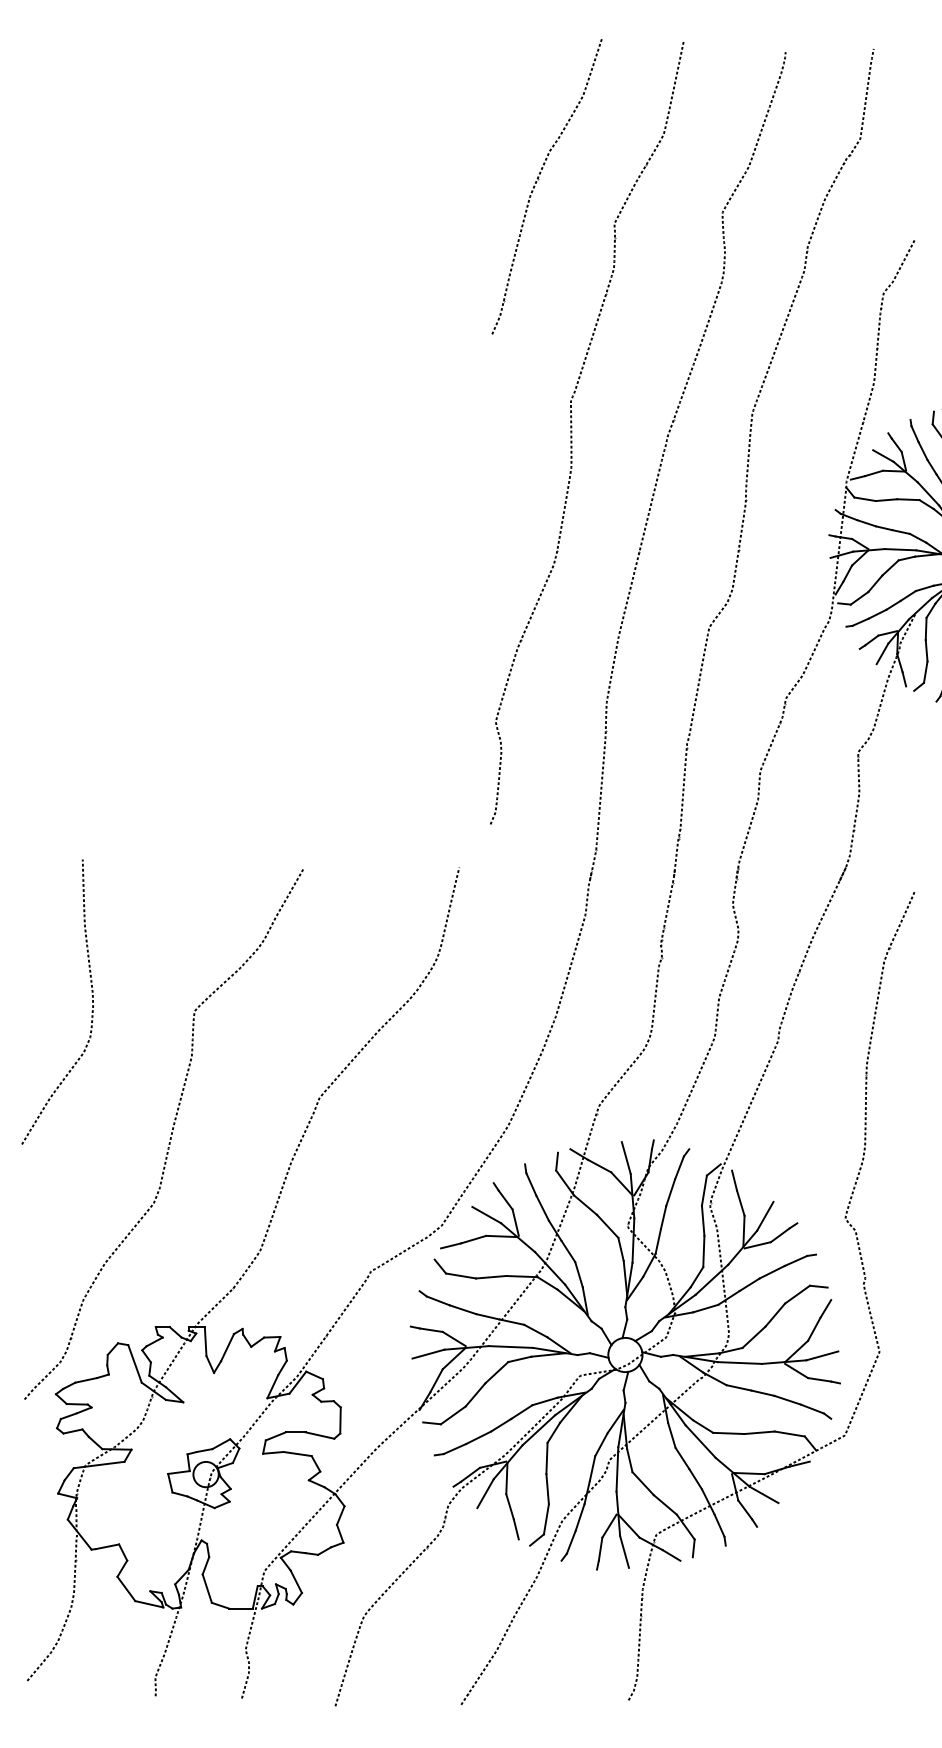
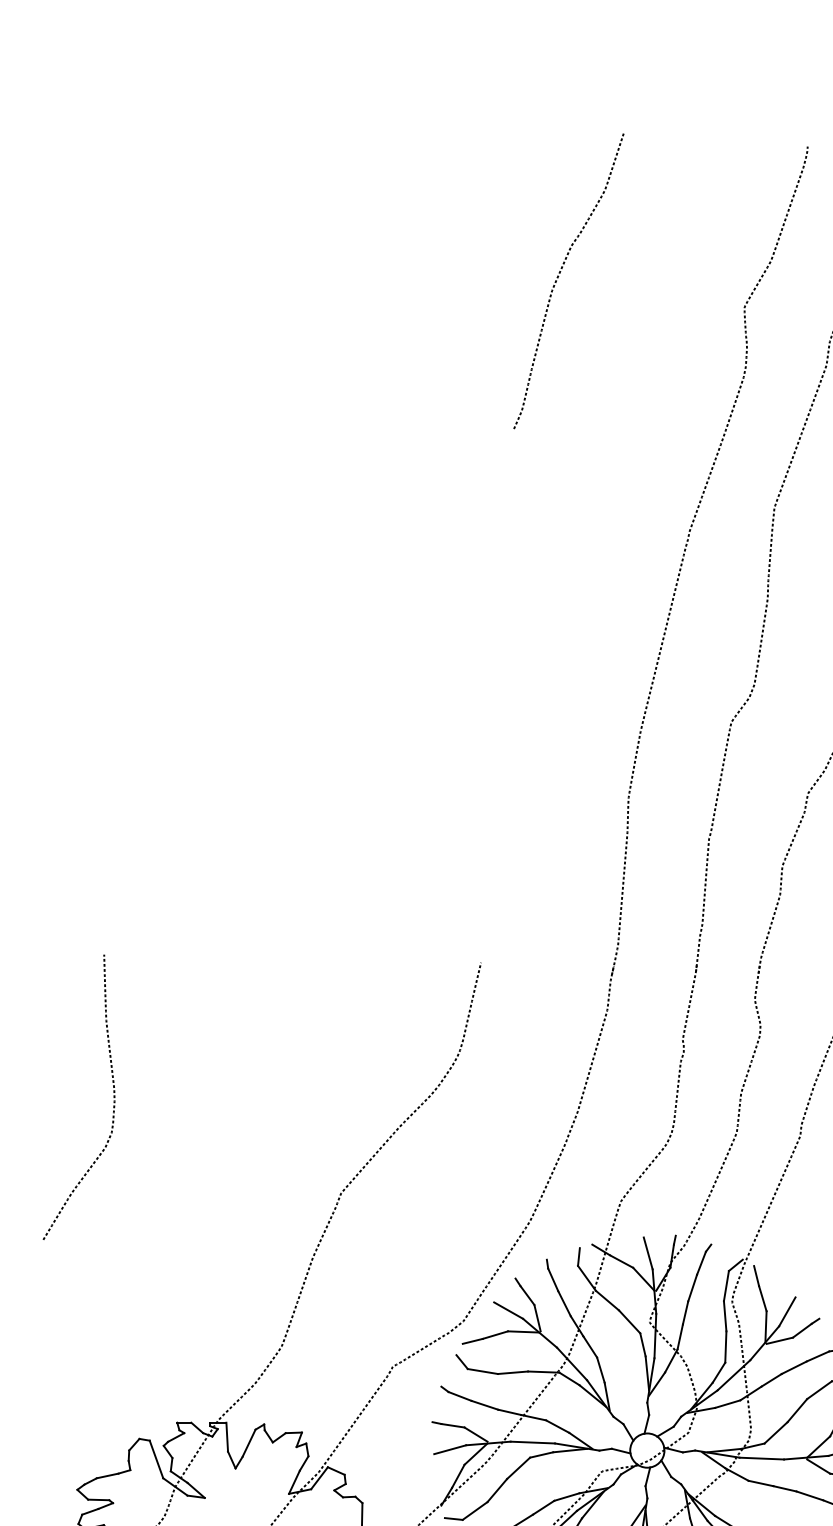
curve: (572, 432) -> (594, 527), removed
curve: (170, 1134) -> (192, 1229), removed

